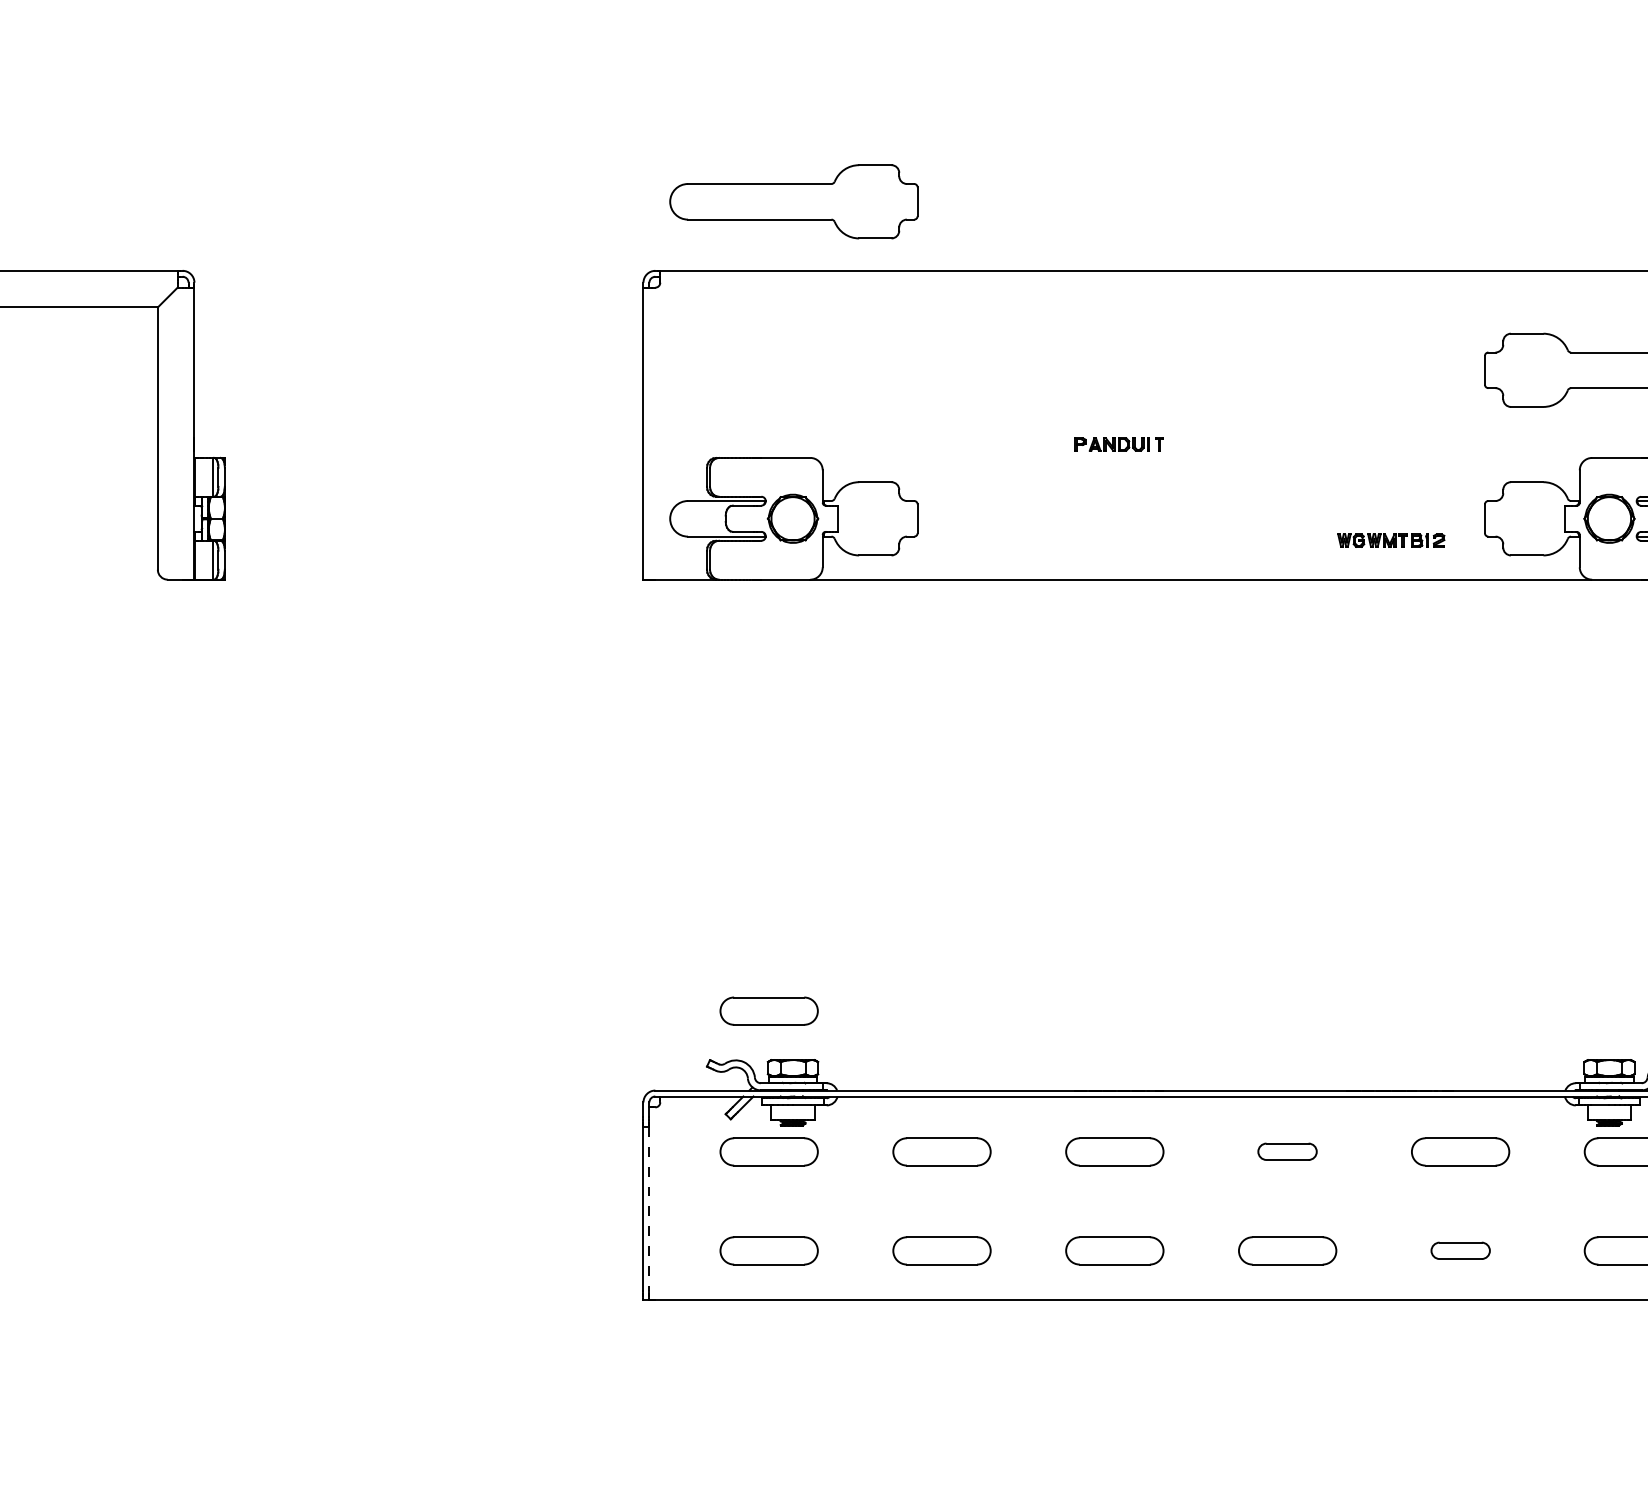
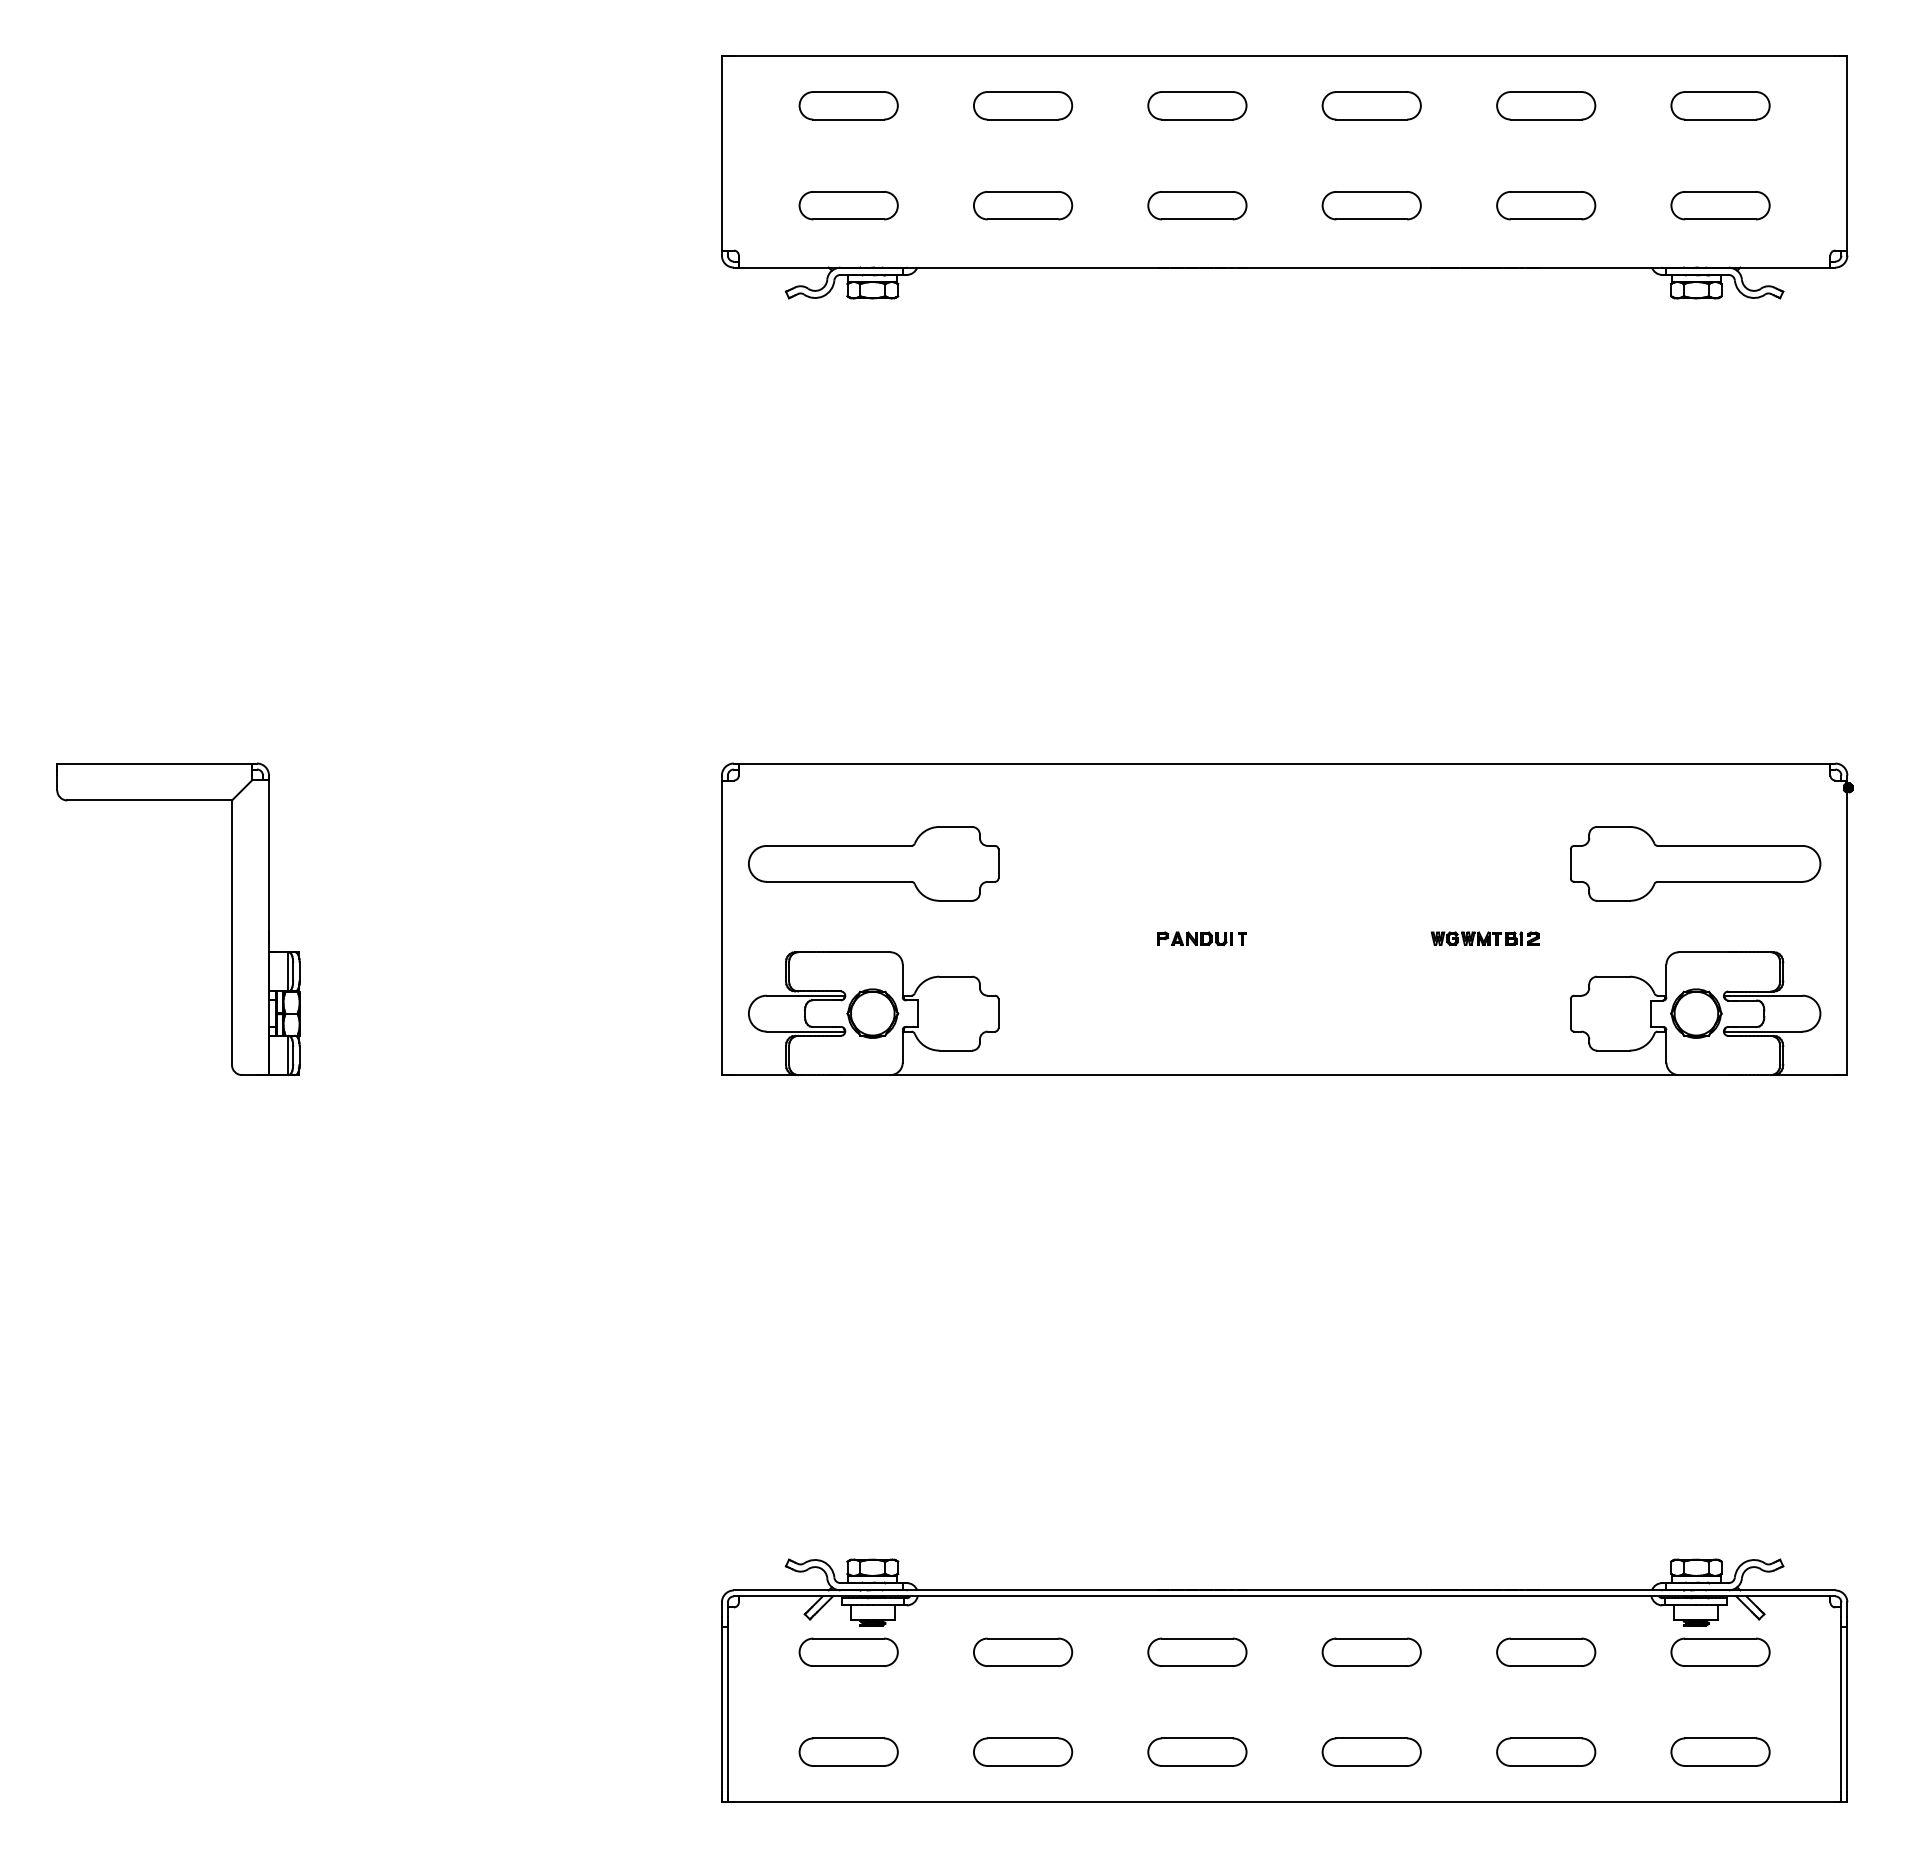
part: (793, 201) -> (873, 863), moved
part: (1390, 540) -> (1484, 938), moved
part: (768, 1010) -> (848, 1509), removed
part: (1287, 1151) -> (1371, 1651), size x1.67
line: (649, 1209) -> (727, 1710), dashed -> solid
part: (1460, 1250) -> (1546, 1751), size x1.67

